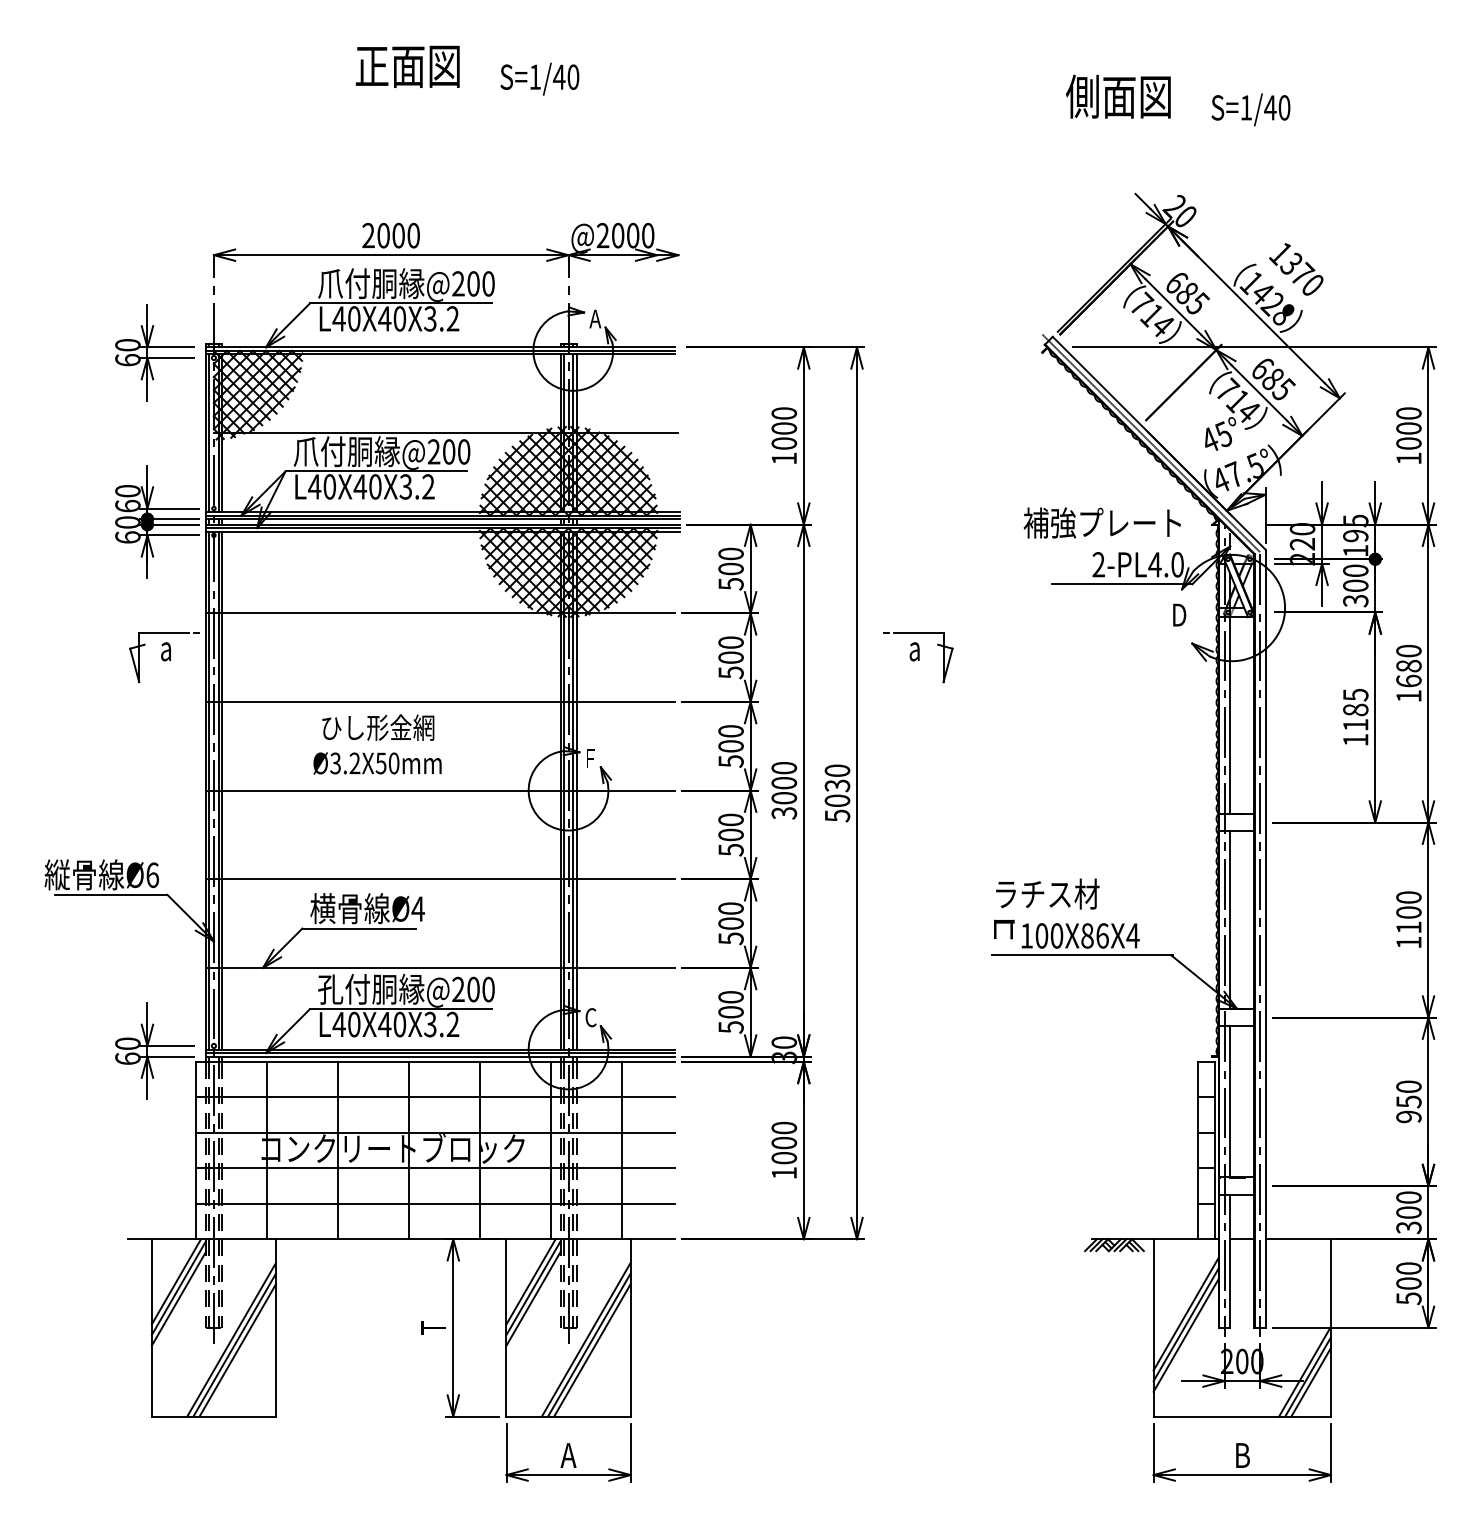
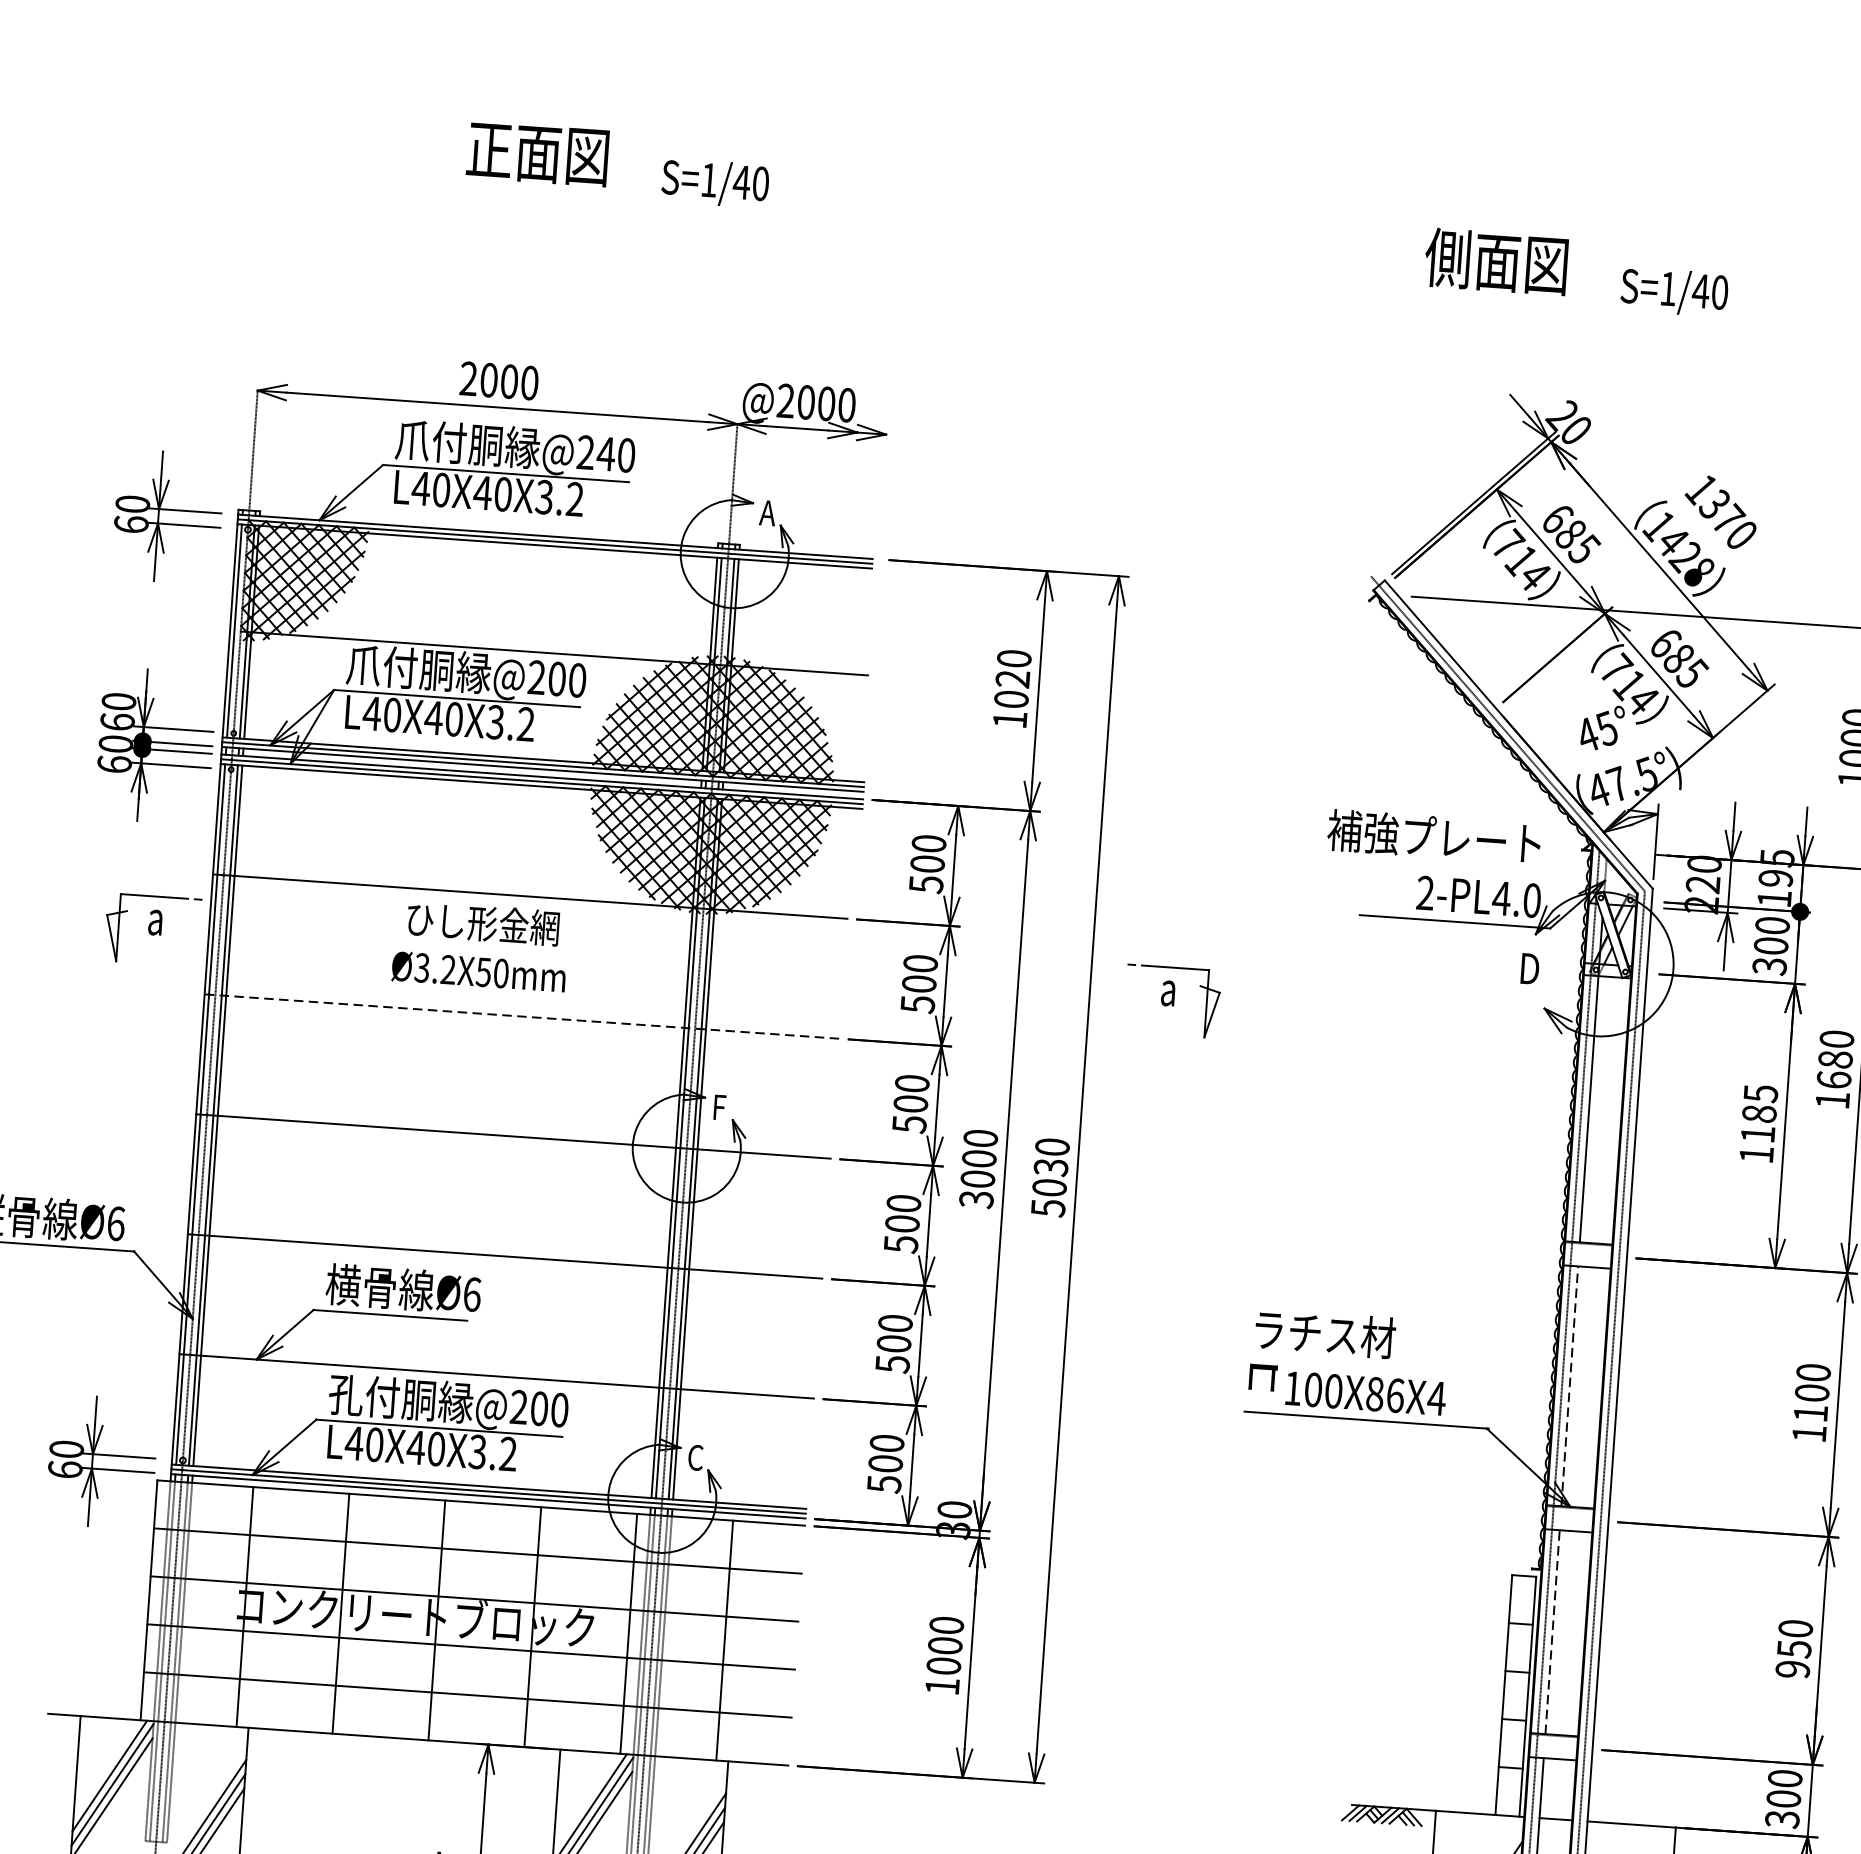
text: (473, 283) -> (606, 453), @200 -> @240
text: (784, 428) -> (1013, 679), 1000 -> 1020
line: (440, 702) -> (521, 1017), solid -> dashed
text: (377, 744) -> (480, 946), moved
text: (417, 908) -> (471, 1293), Ø4 -> Ø6
line: (1230, 920) -> (1570, 1386), solid -> dashed
line: (1230, 1101) -> (1552, 1631), solid -> dashed

